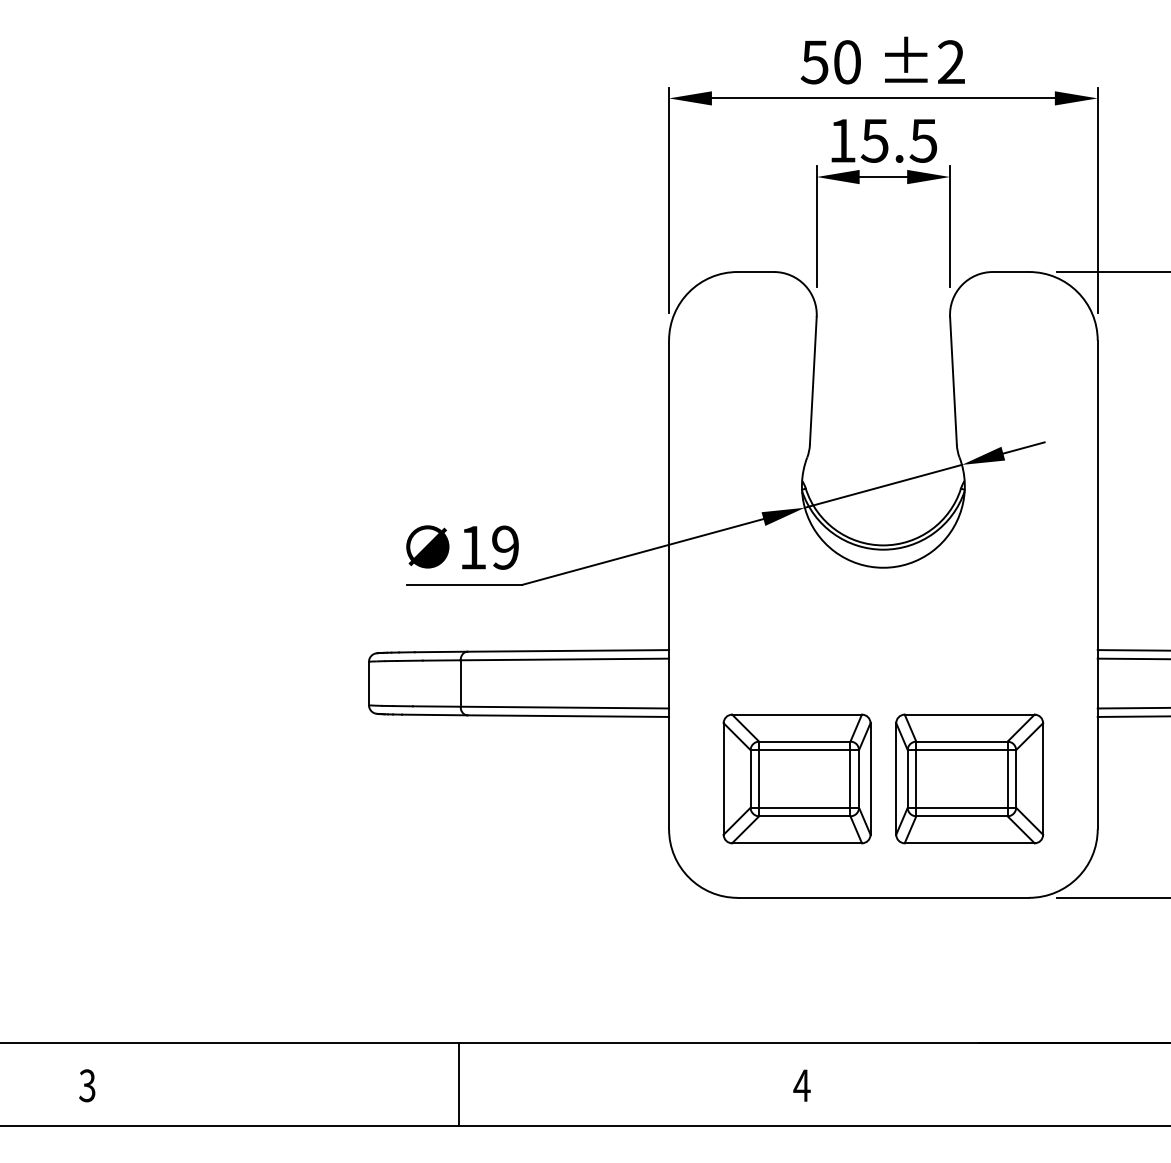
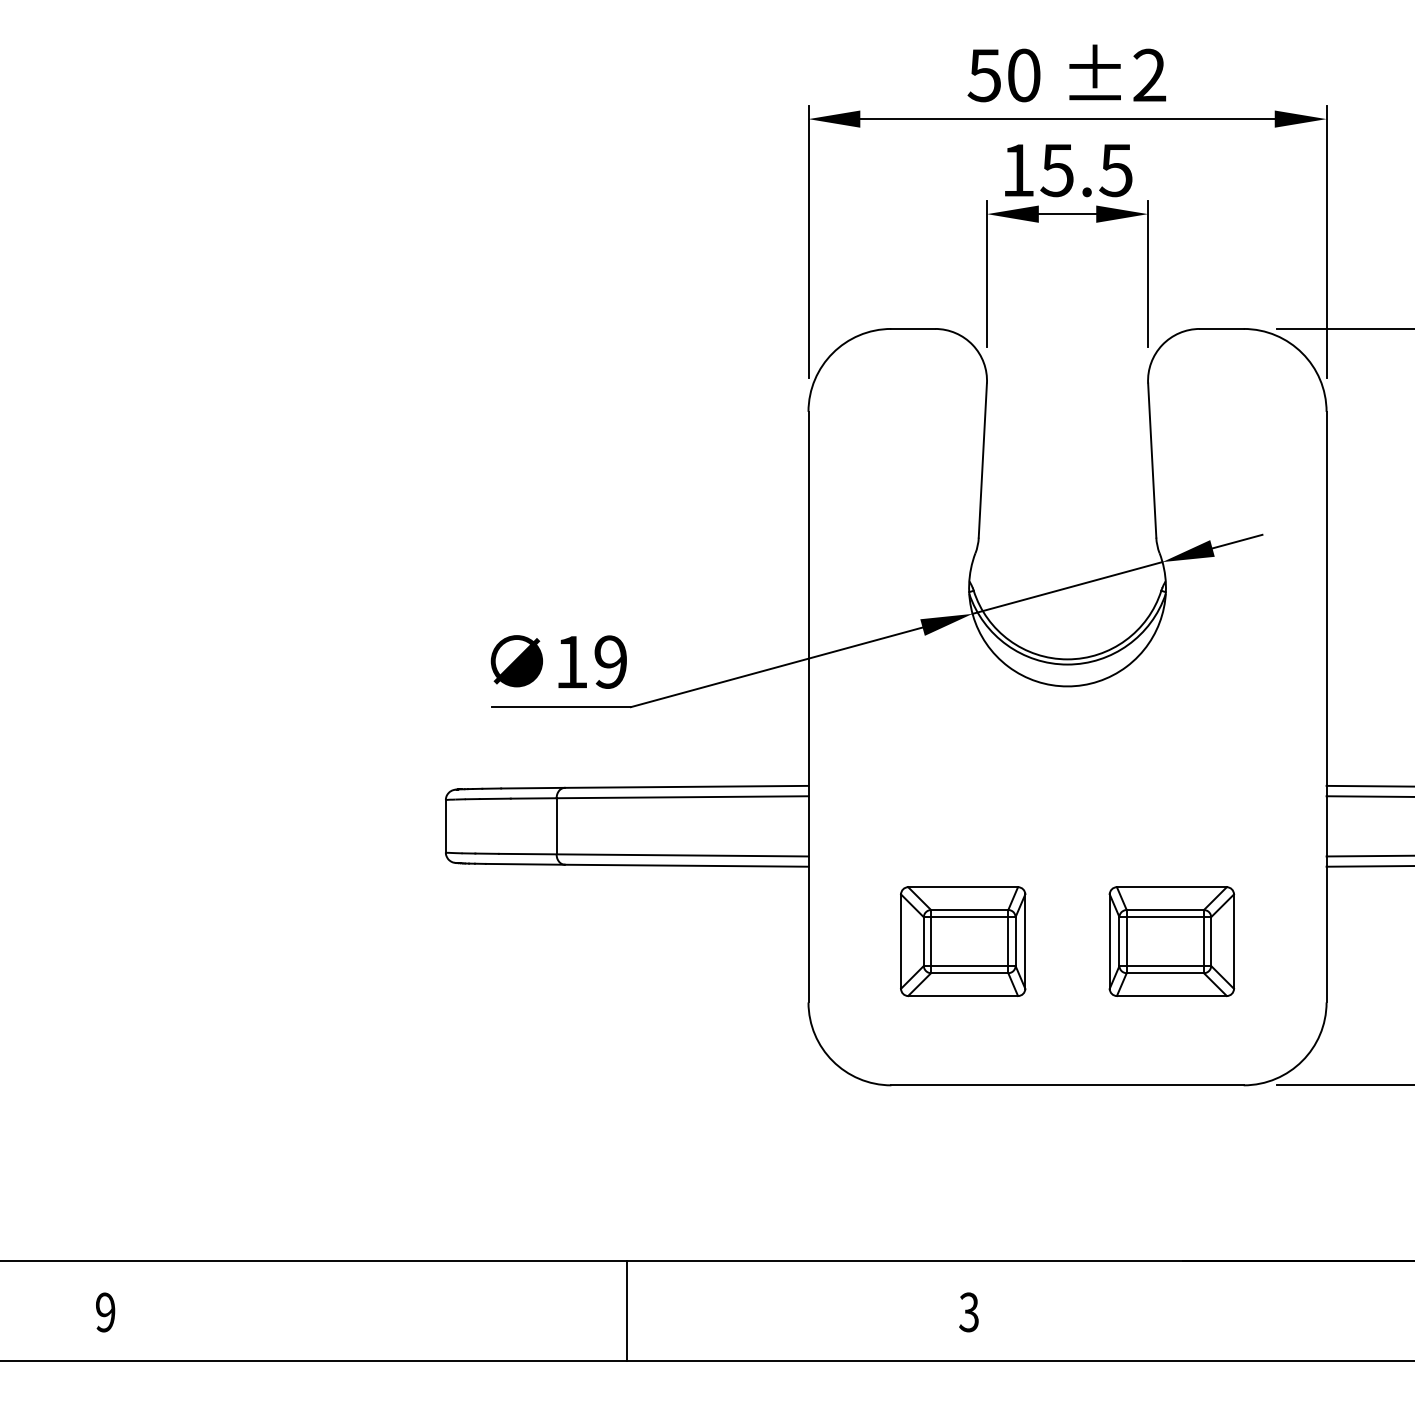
part: (796, 778) -> (962, 941), size x0.7
part: (969, 778) -> (1171, 941), size x0.7
line: (458, 1084) -> (626, 1311), moved
text: (87, 1085) -> (105, 1312), 3 -> 9
text: (801, 1085) -> (968, 1312), 4 -> 3

